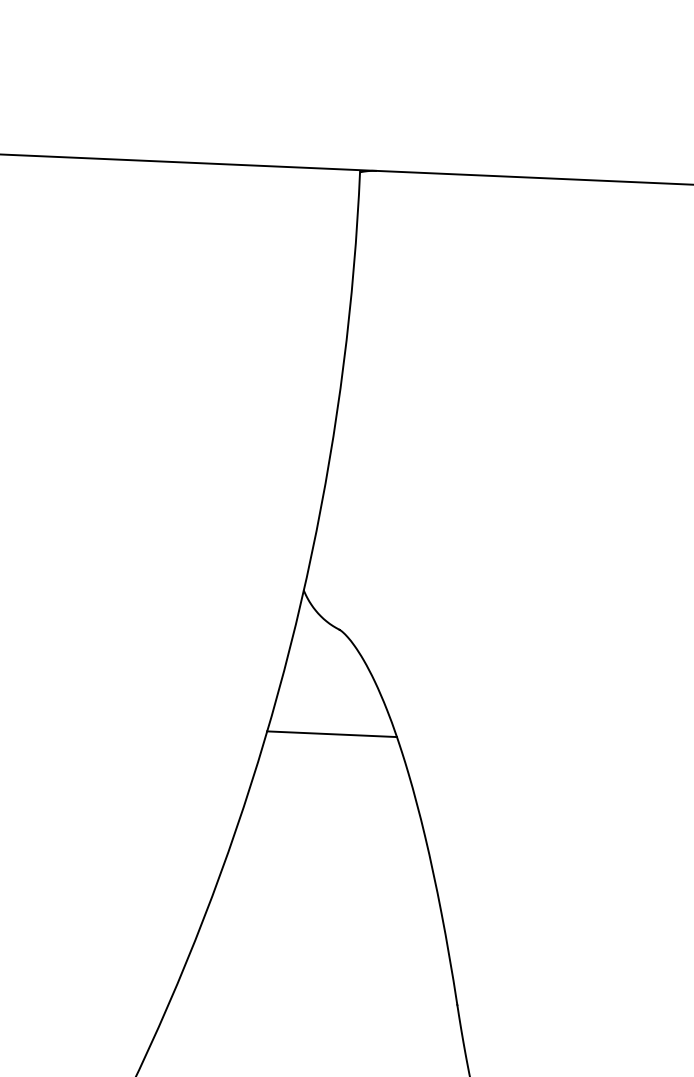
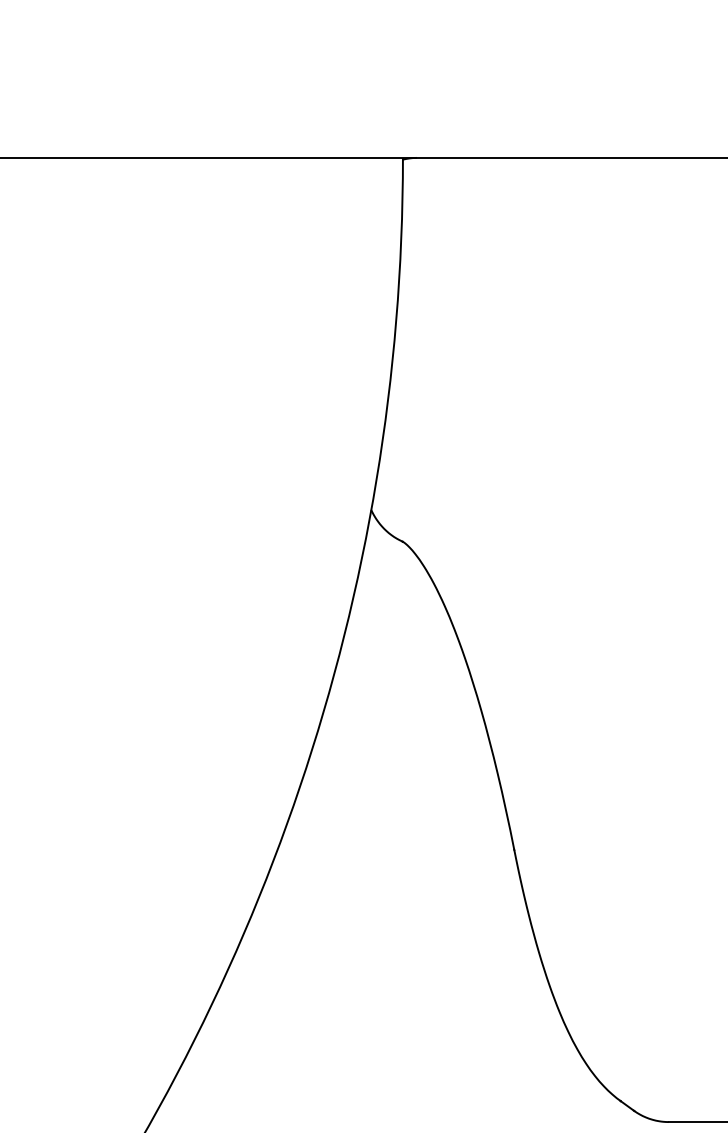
line: (331, 733) -> (399, 628), removed

